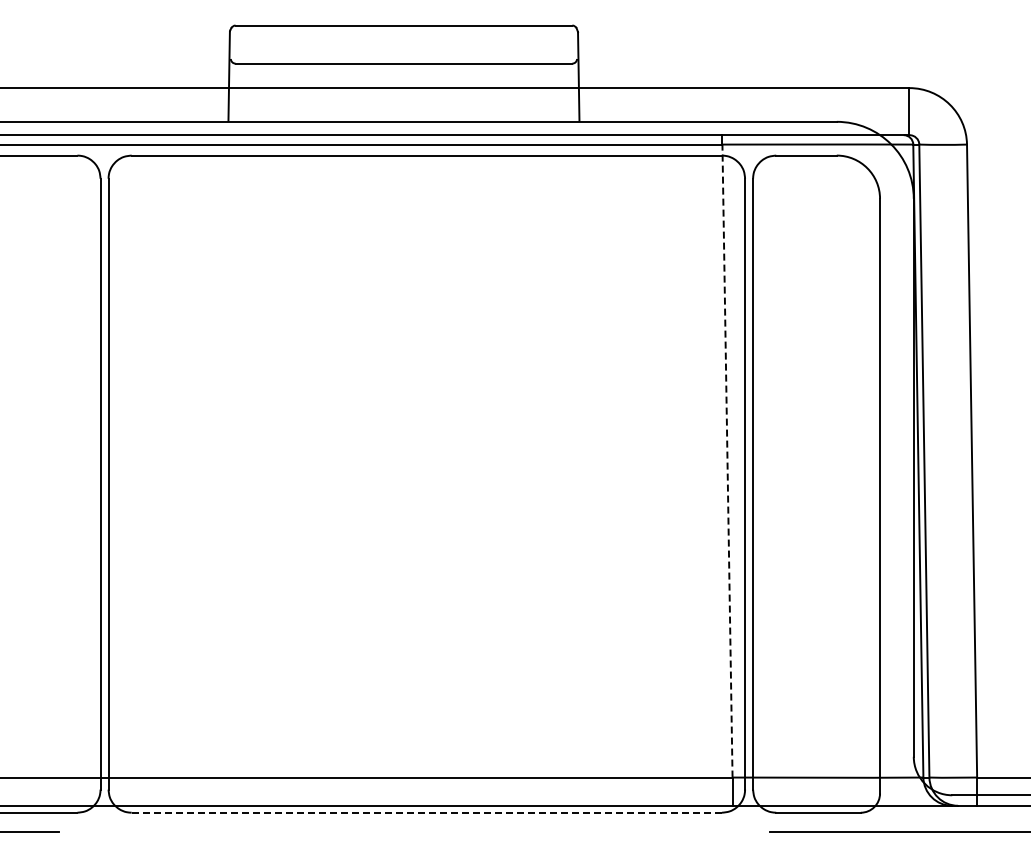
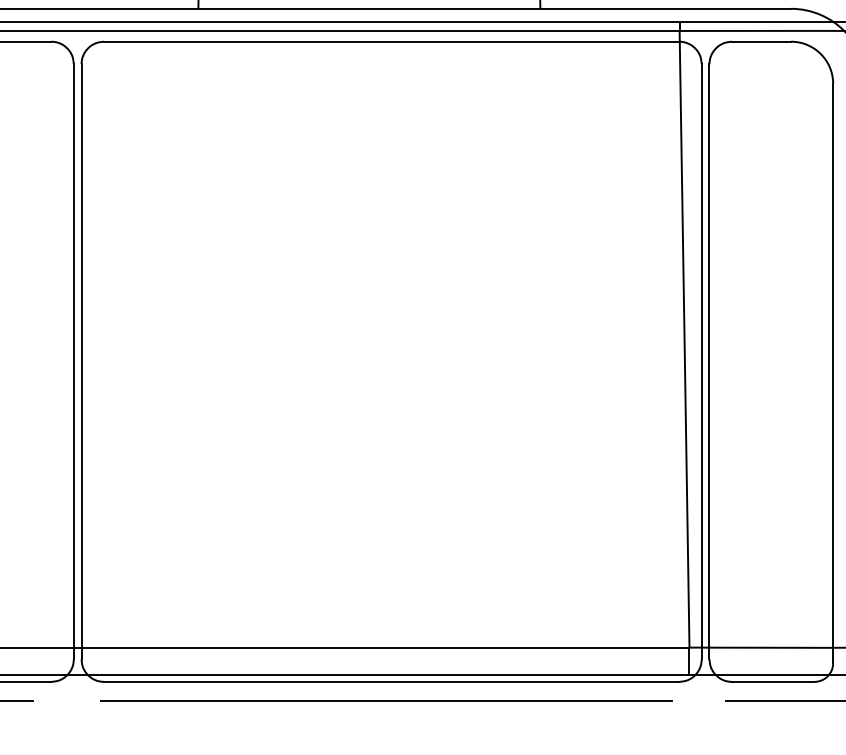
line: (727, 461) -> (684, 339), dashed -> solid
line: (427, 812) -> (392, 681), dashed -> solid
line: (421, 832) -> (386, 701), added

